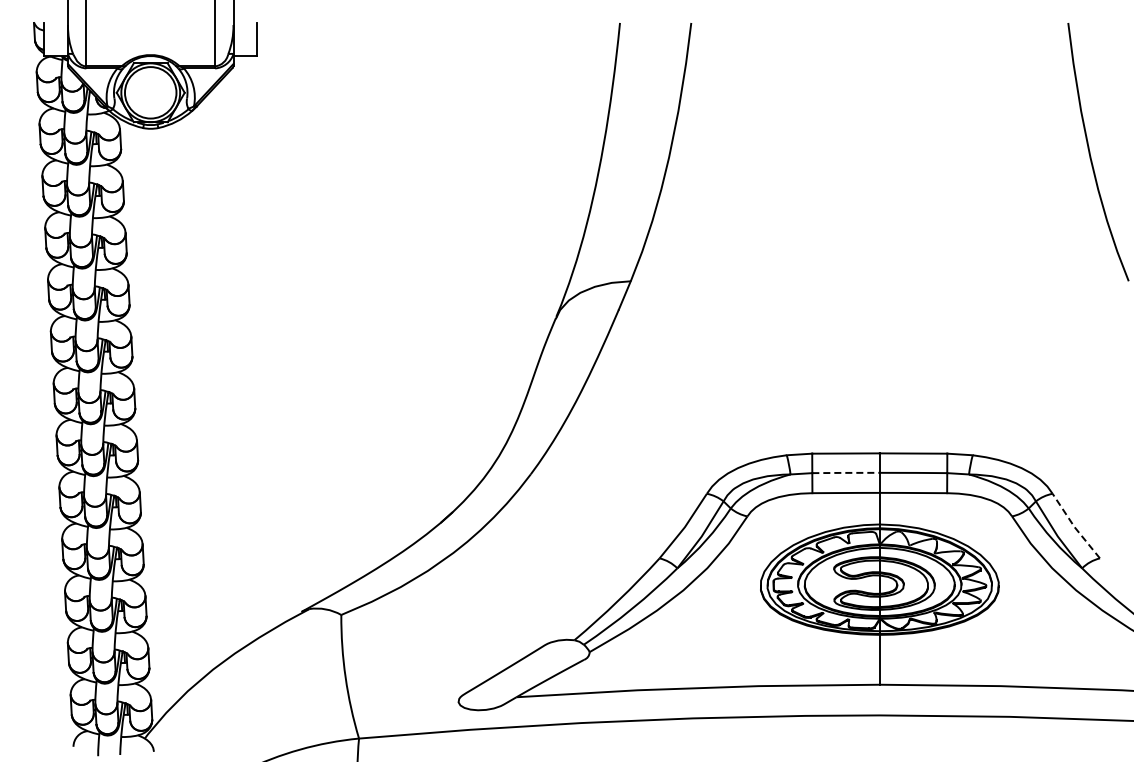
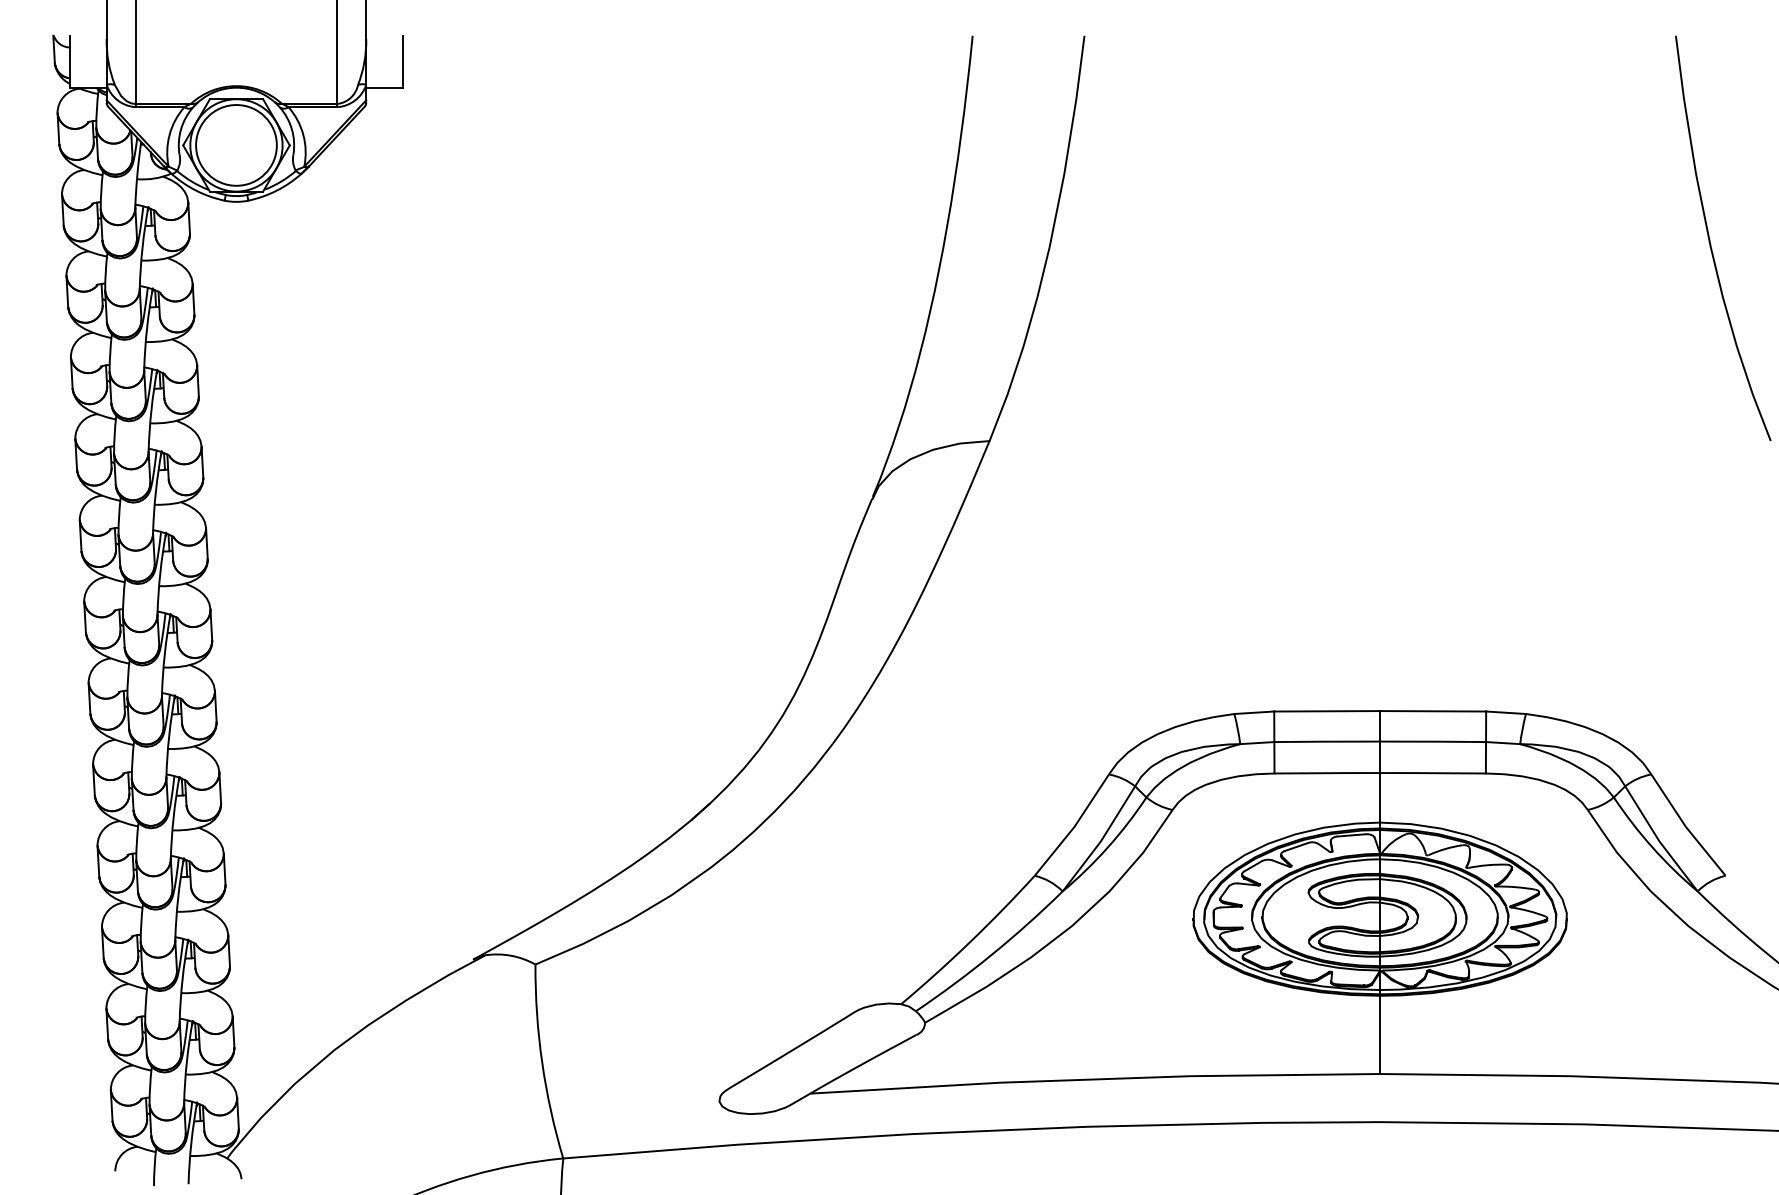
line: (846, 472) -> (1327, 741), dashed -> solid
line: (1074, 527) -> (1685, 827), dashed -> solid

